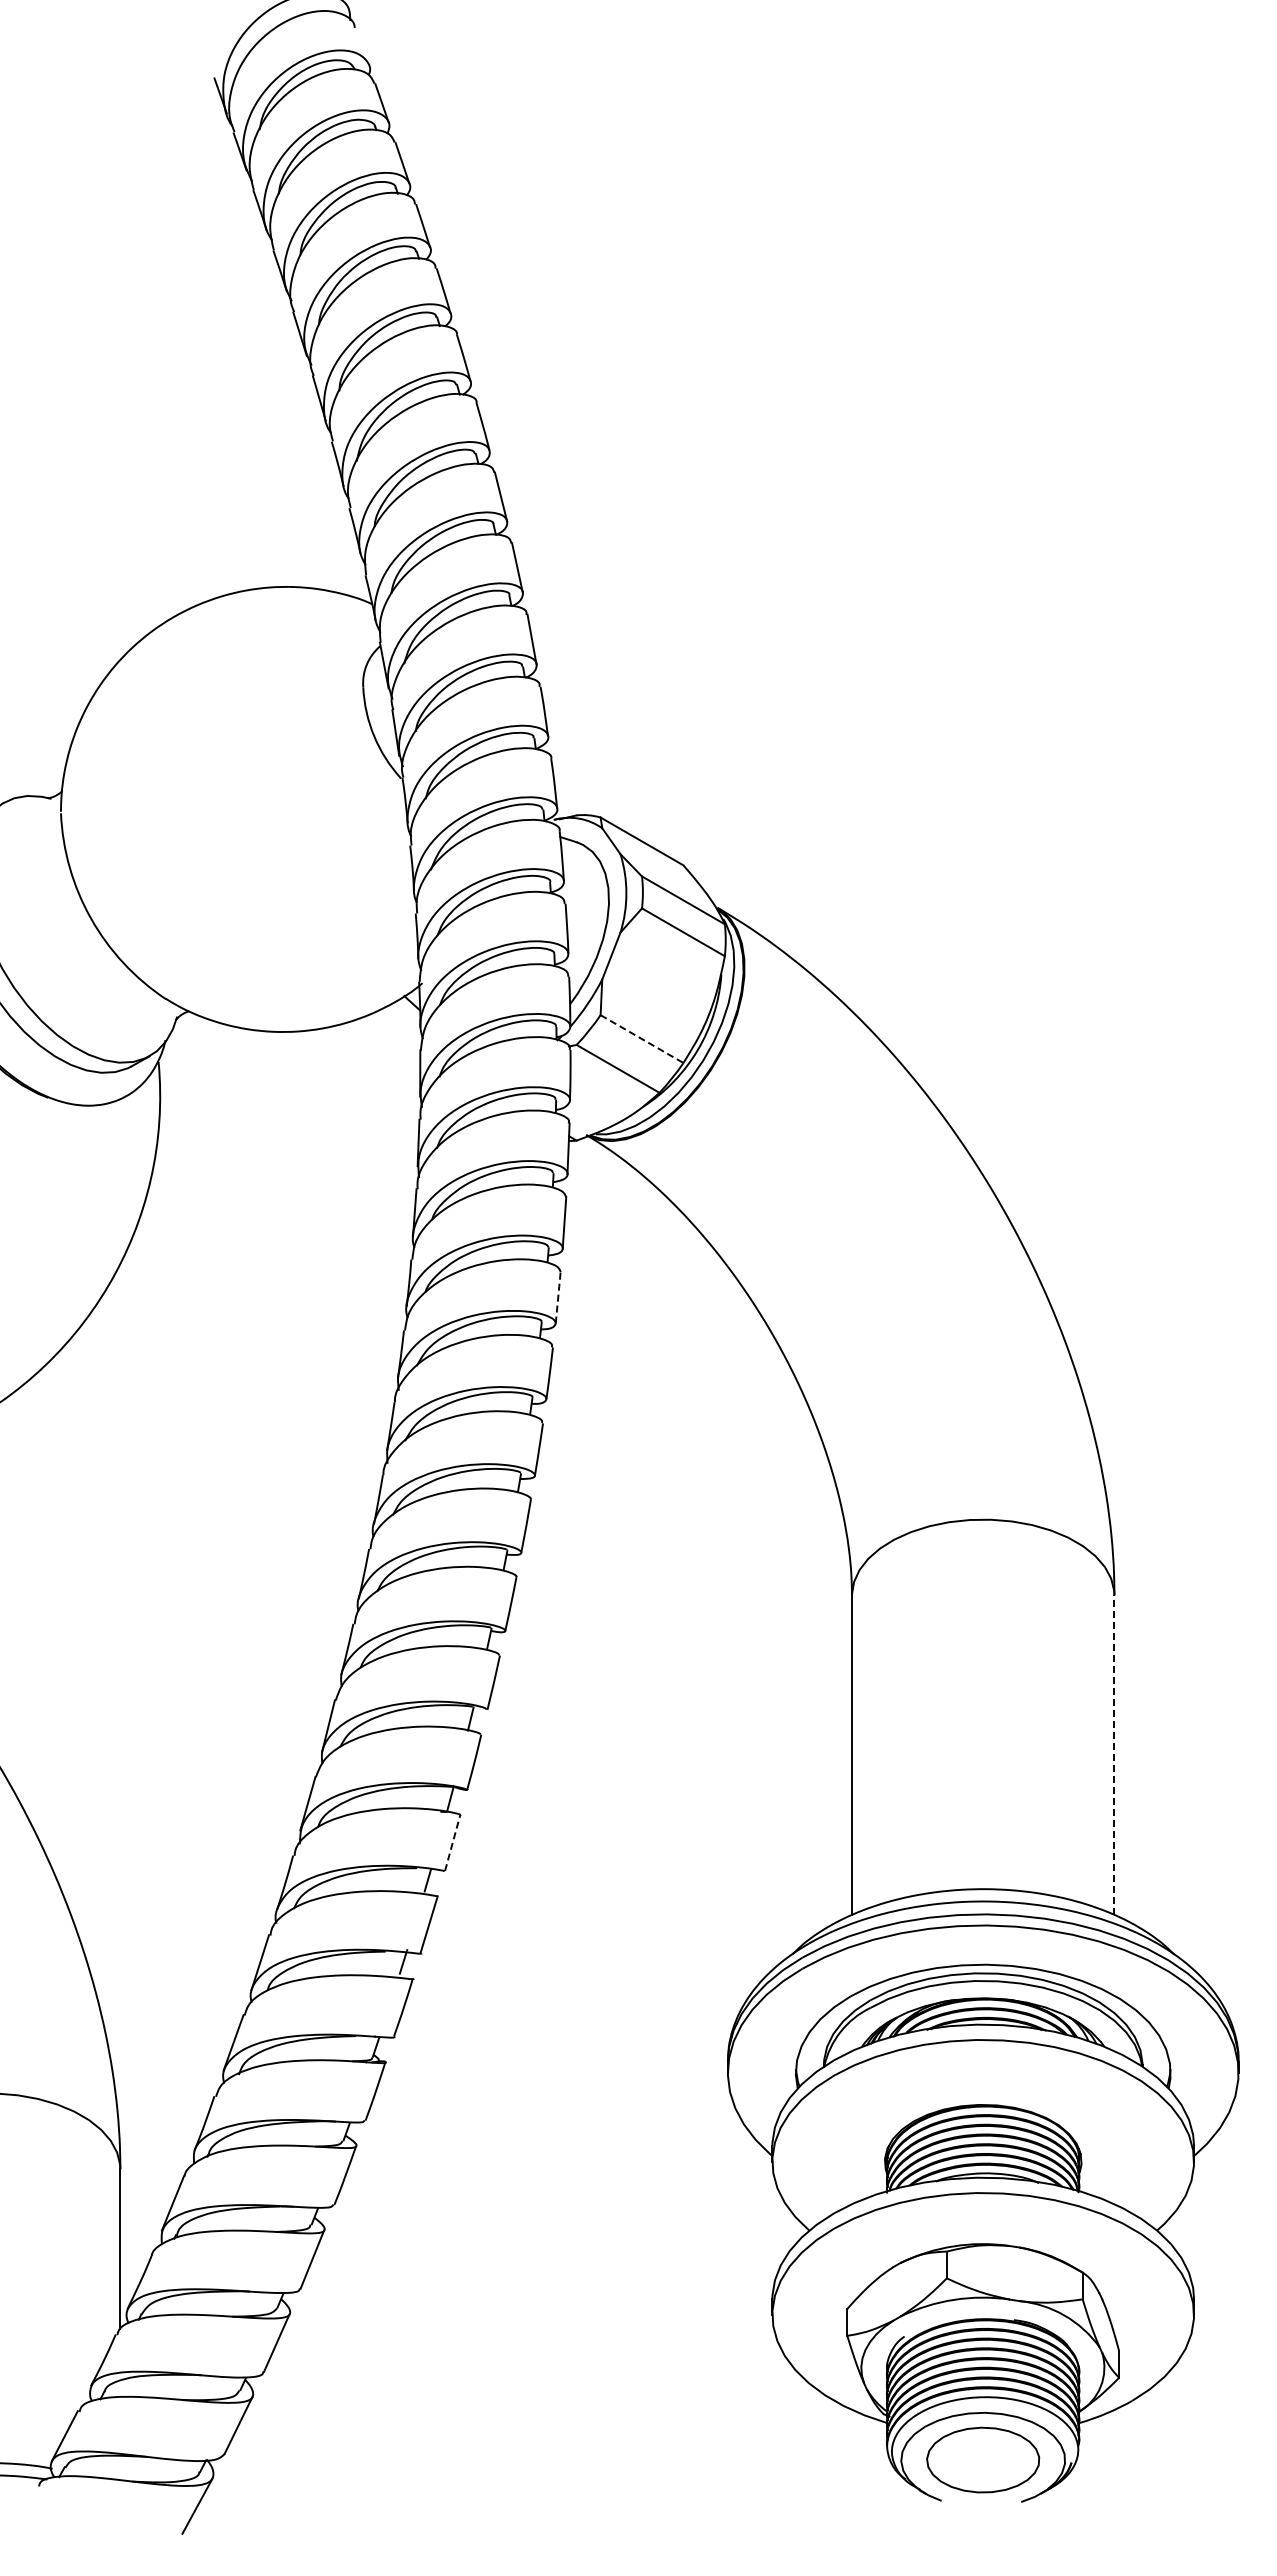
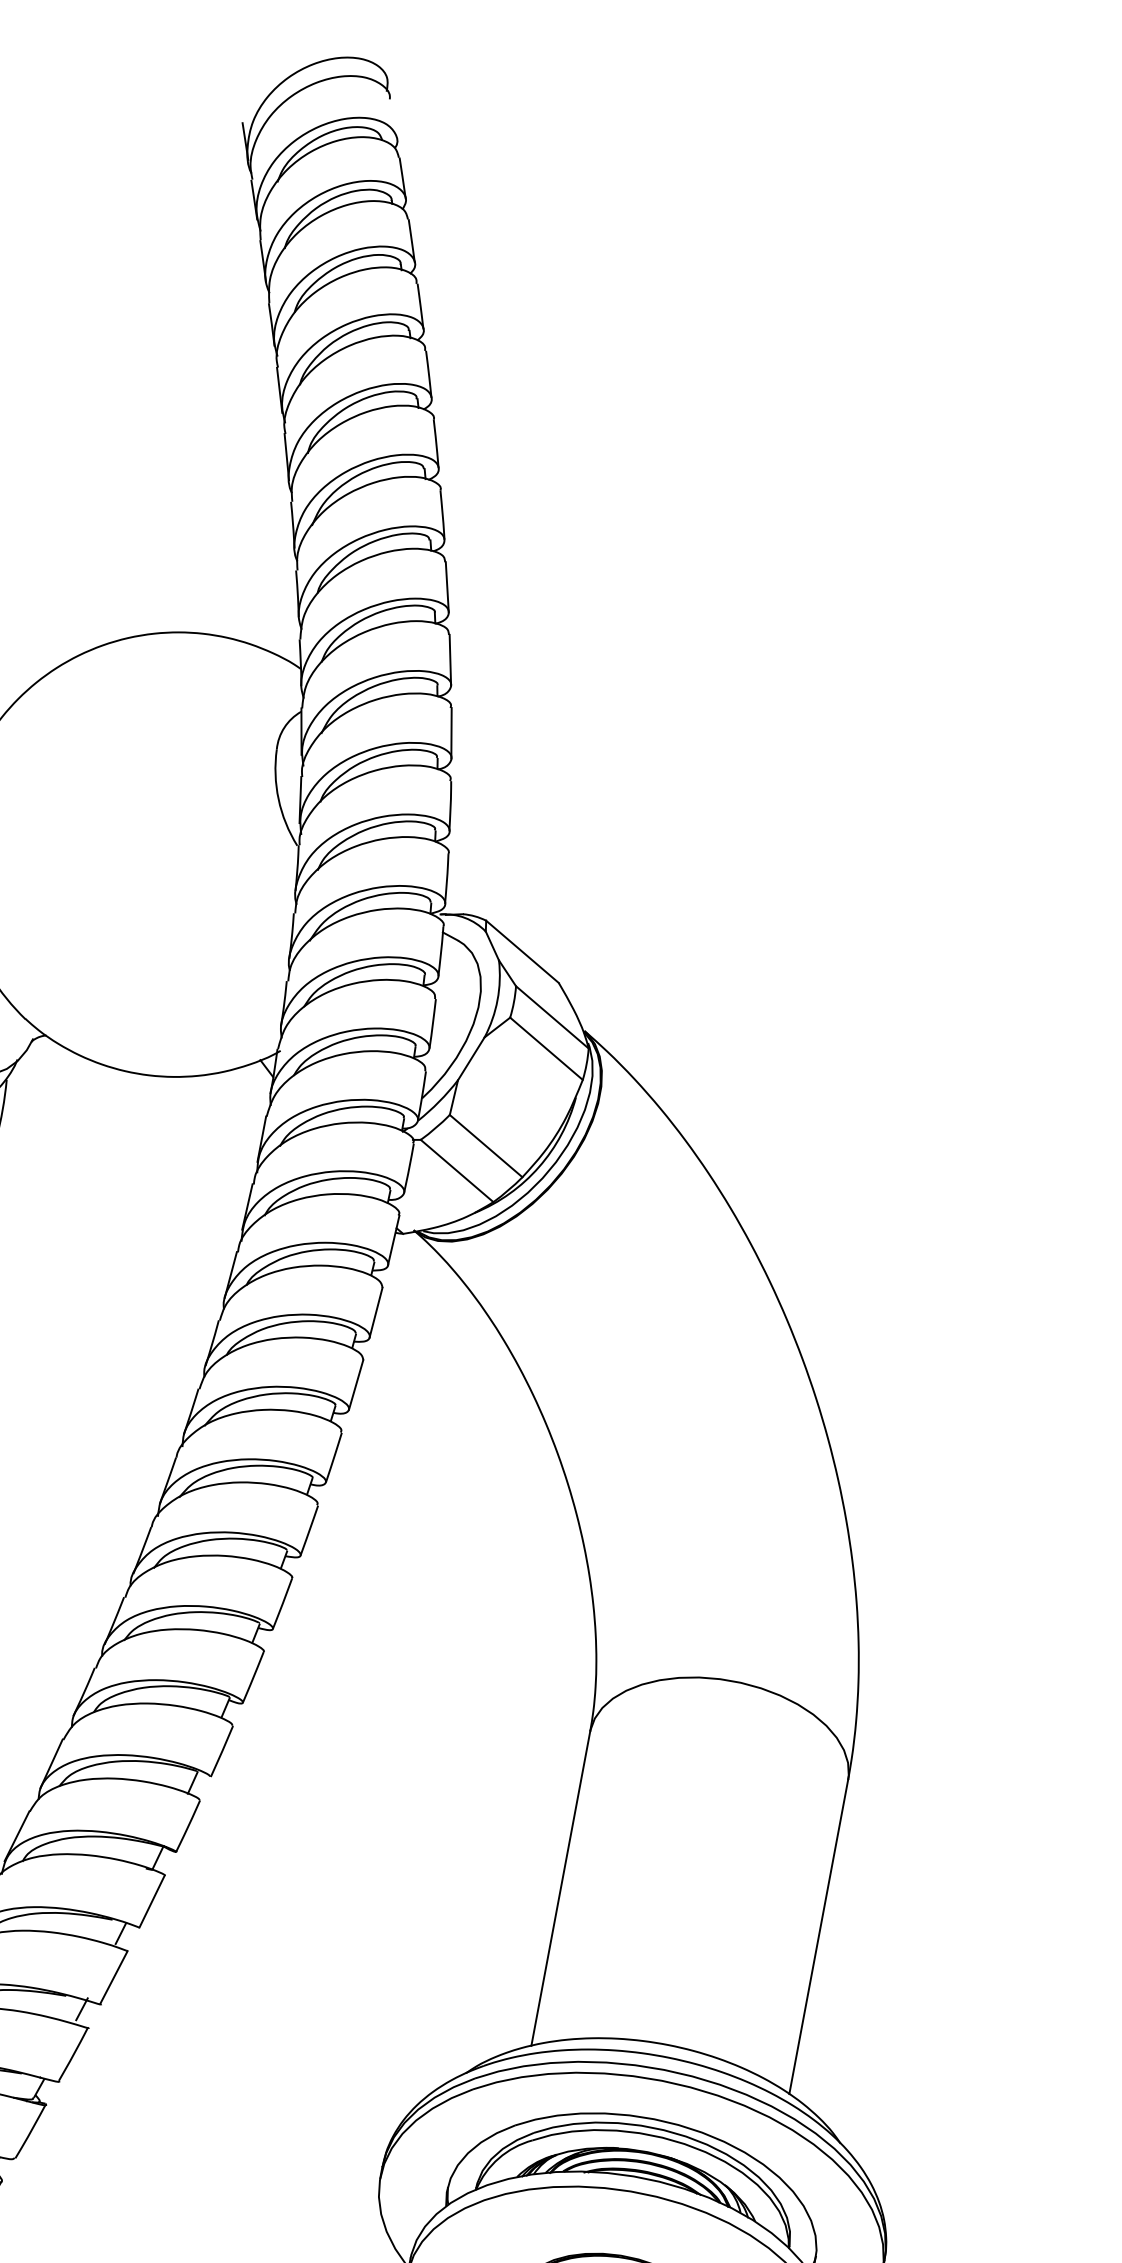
line: (642, 1039) -> (486, 1146), dashed -> solid
line: (558, 1297) -> (356, 1384), dashed -> solid
line: (1114, 1755) -> (818, 1937), dashed -> solid
line: (452, 1842) -> (152, 1900), dashed -> solid

